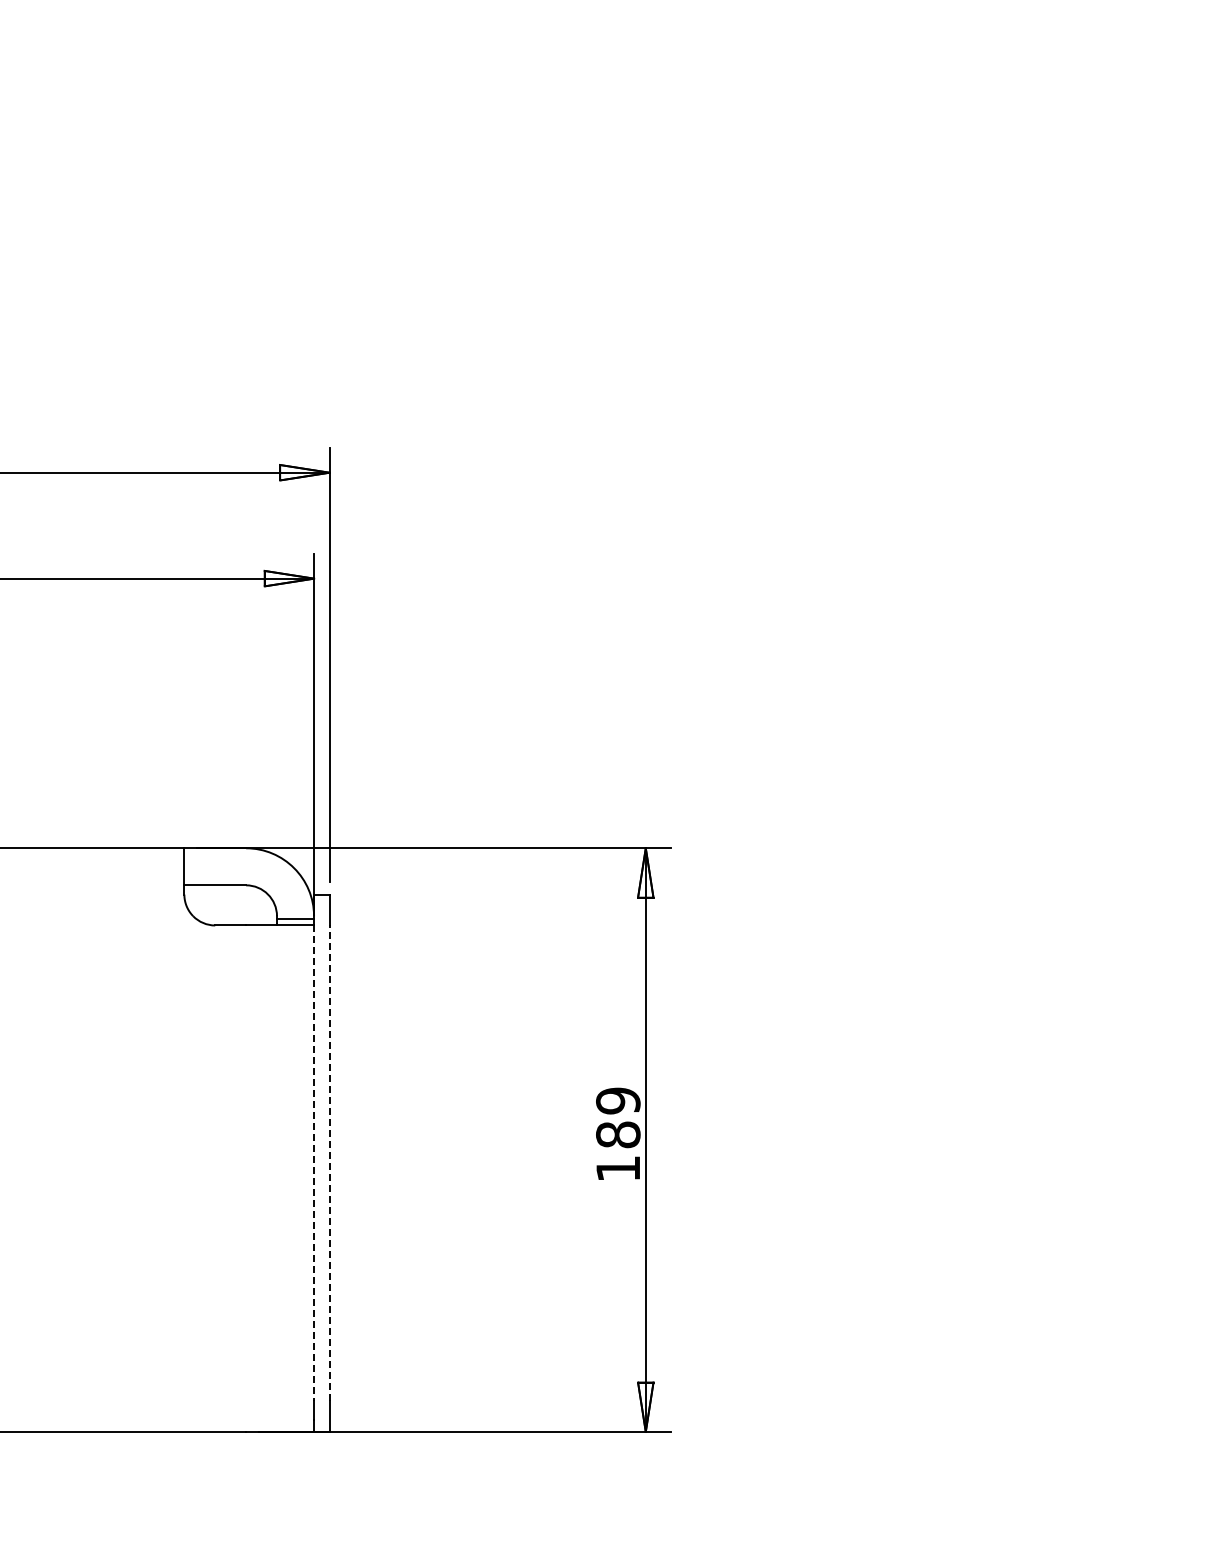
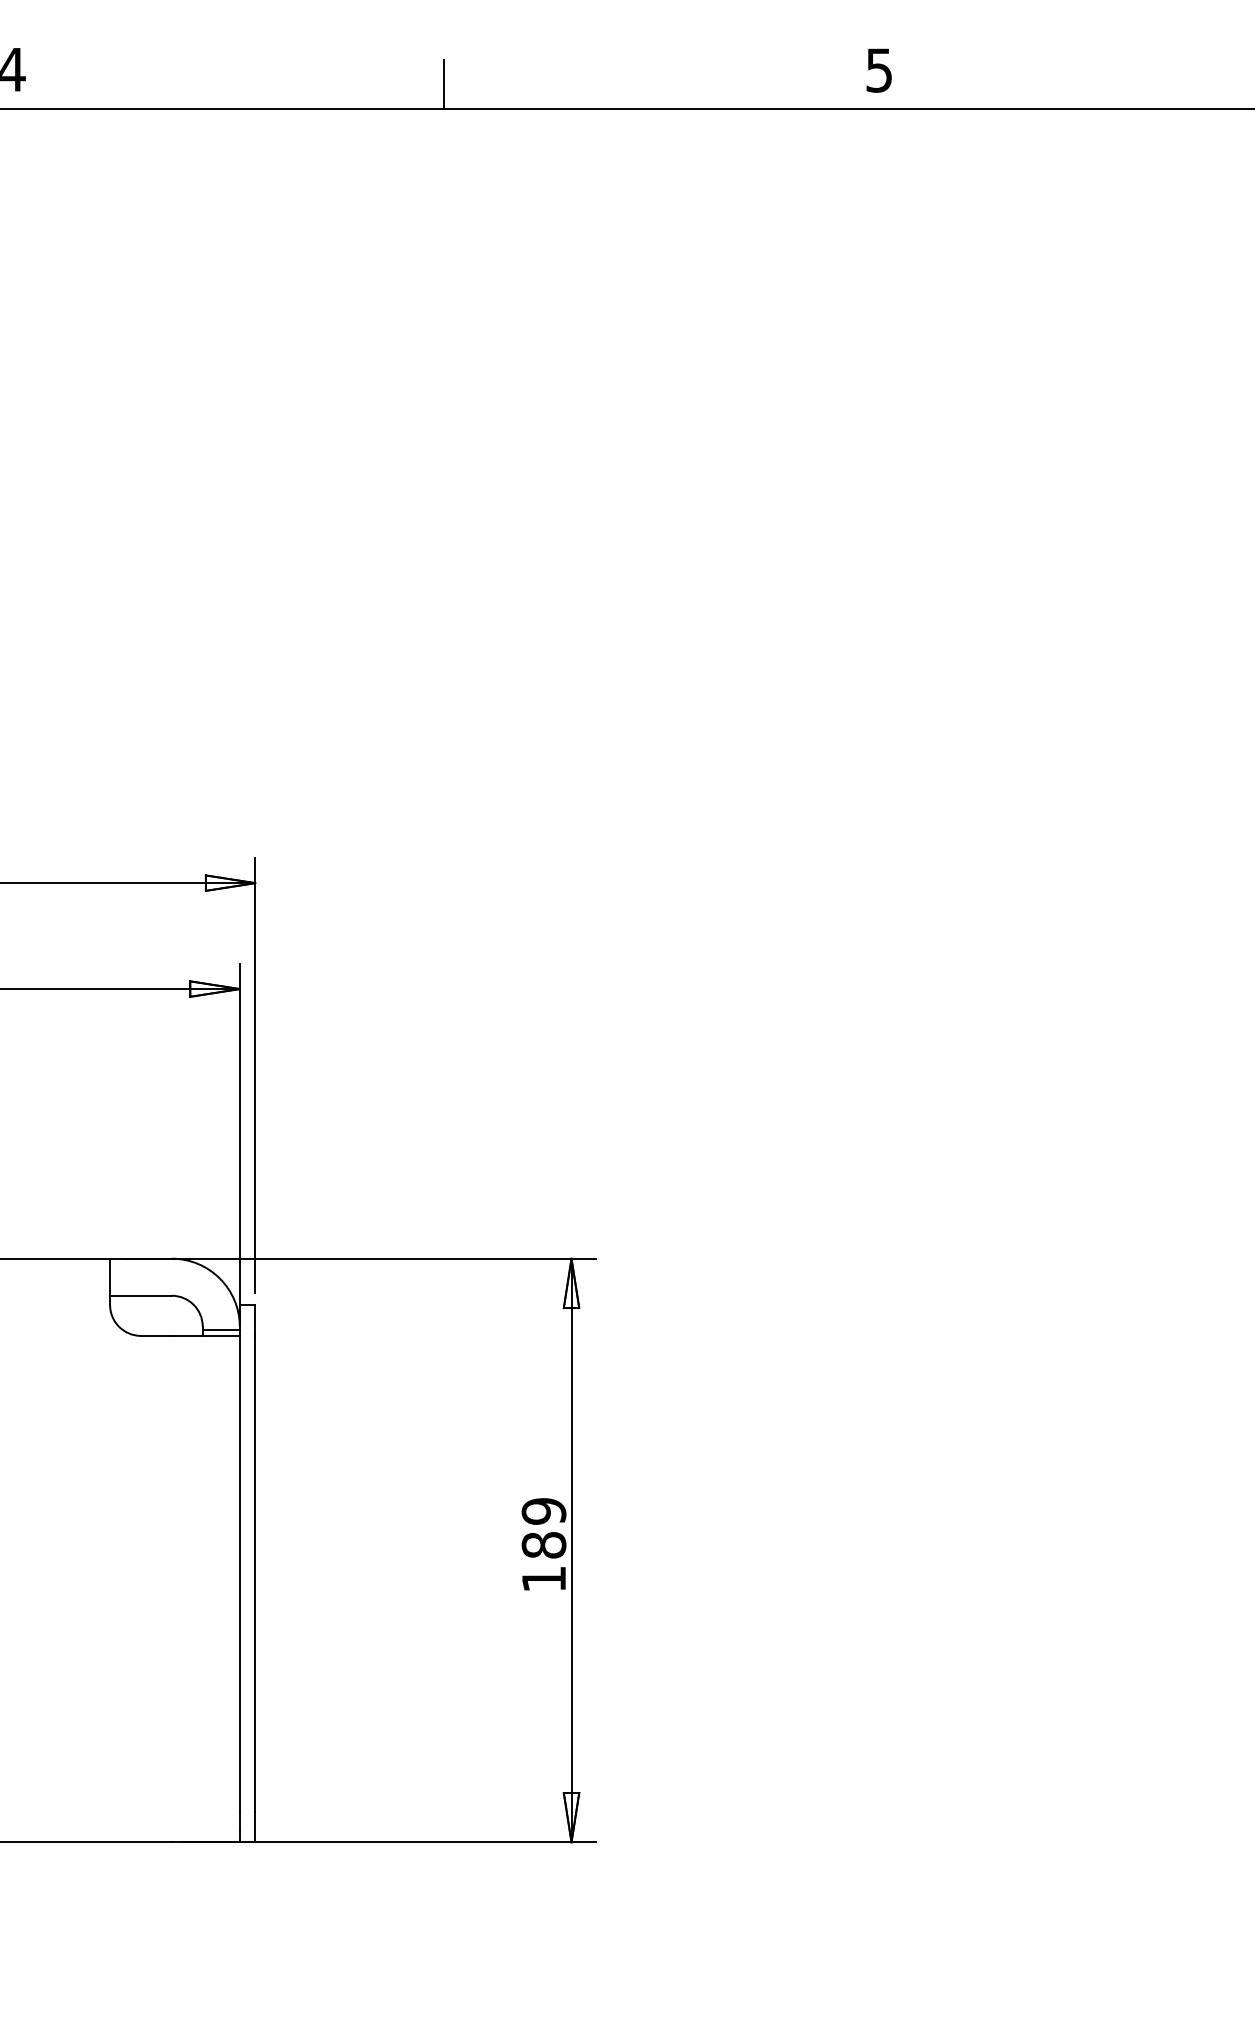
line: (313, 1163) -> (239, 1573), dashed -> solid
line: (329, 1163) -> (255, 1573), dashed -> solid

